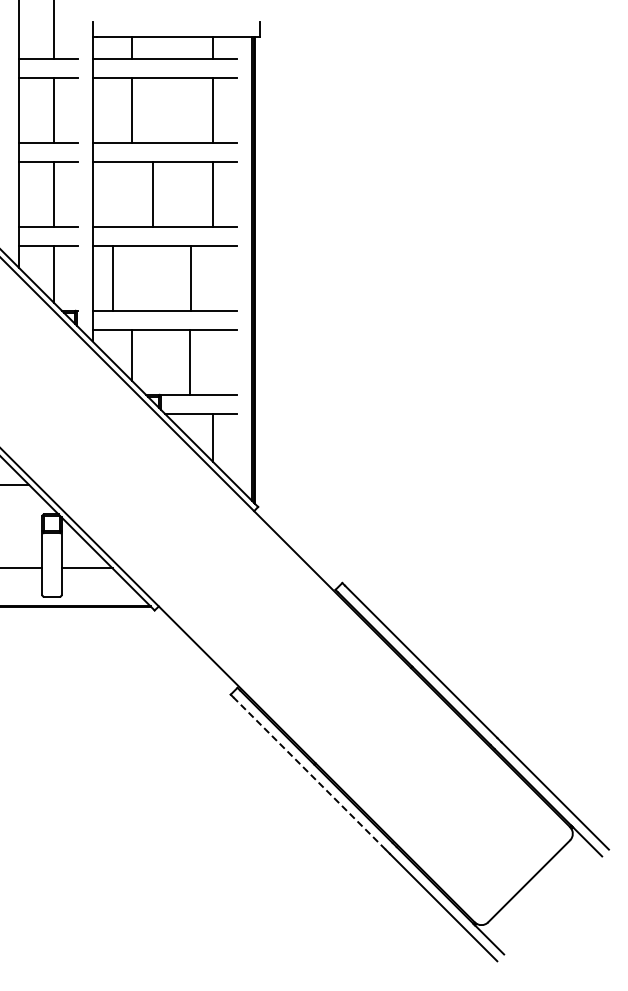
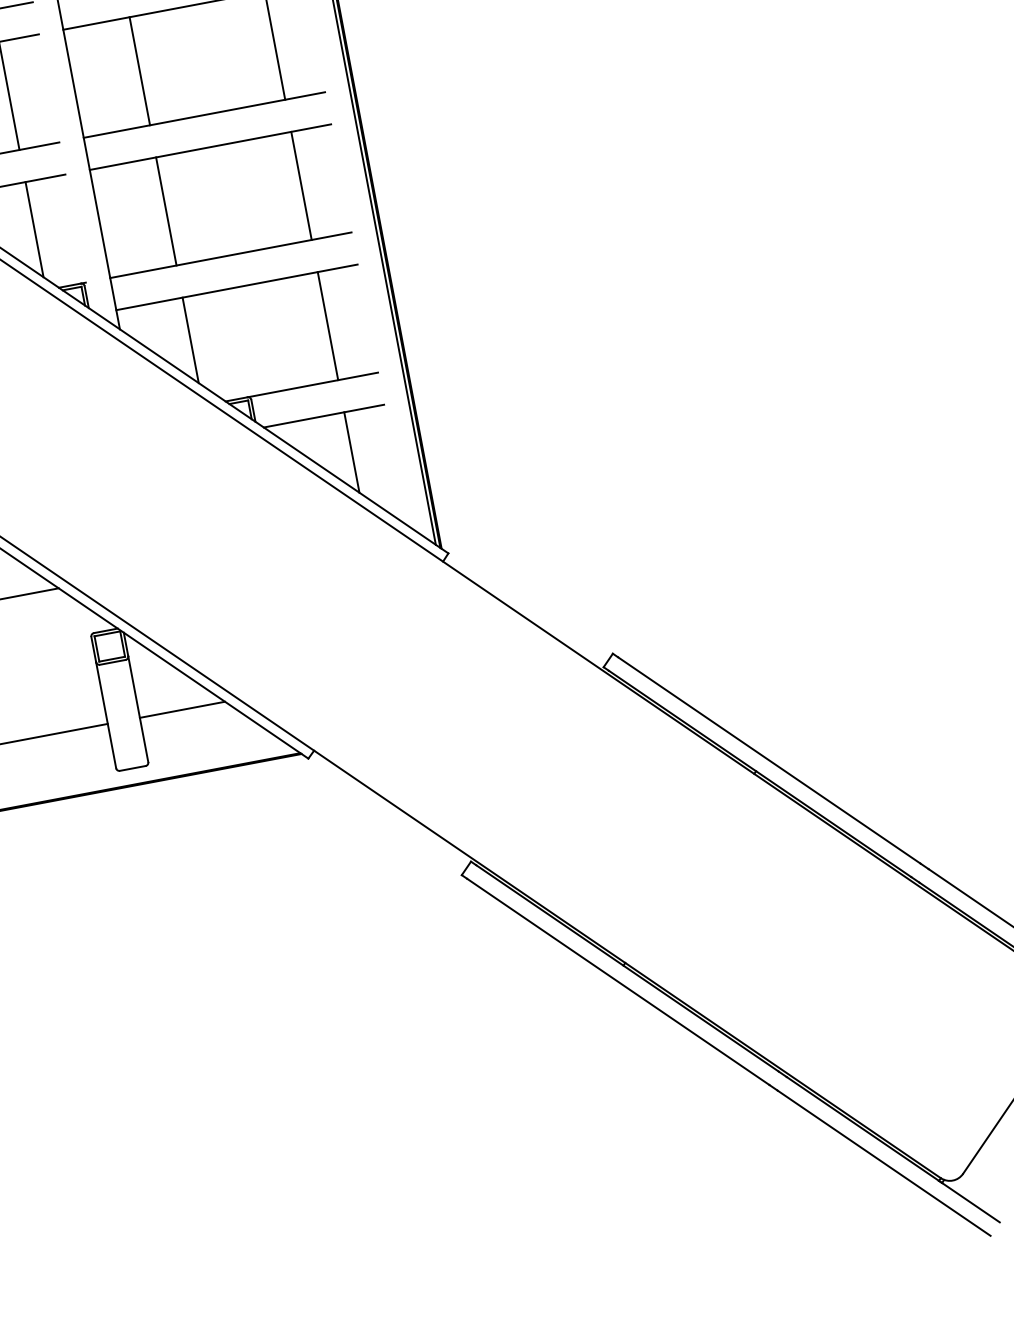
line: (153, 193) -> (139, 70), moved
line: (113, 277) -> (166, 210), moved
line: (191, 277) -> (301, 184), moved
line: (190, 361) -> (328, 324), moved
line: (309, 773) -> (618, 981), dashed -> solid

